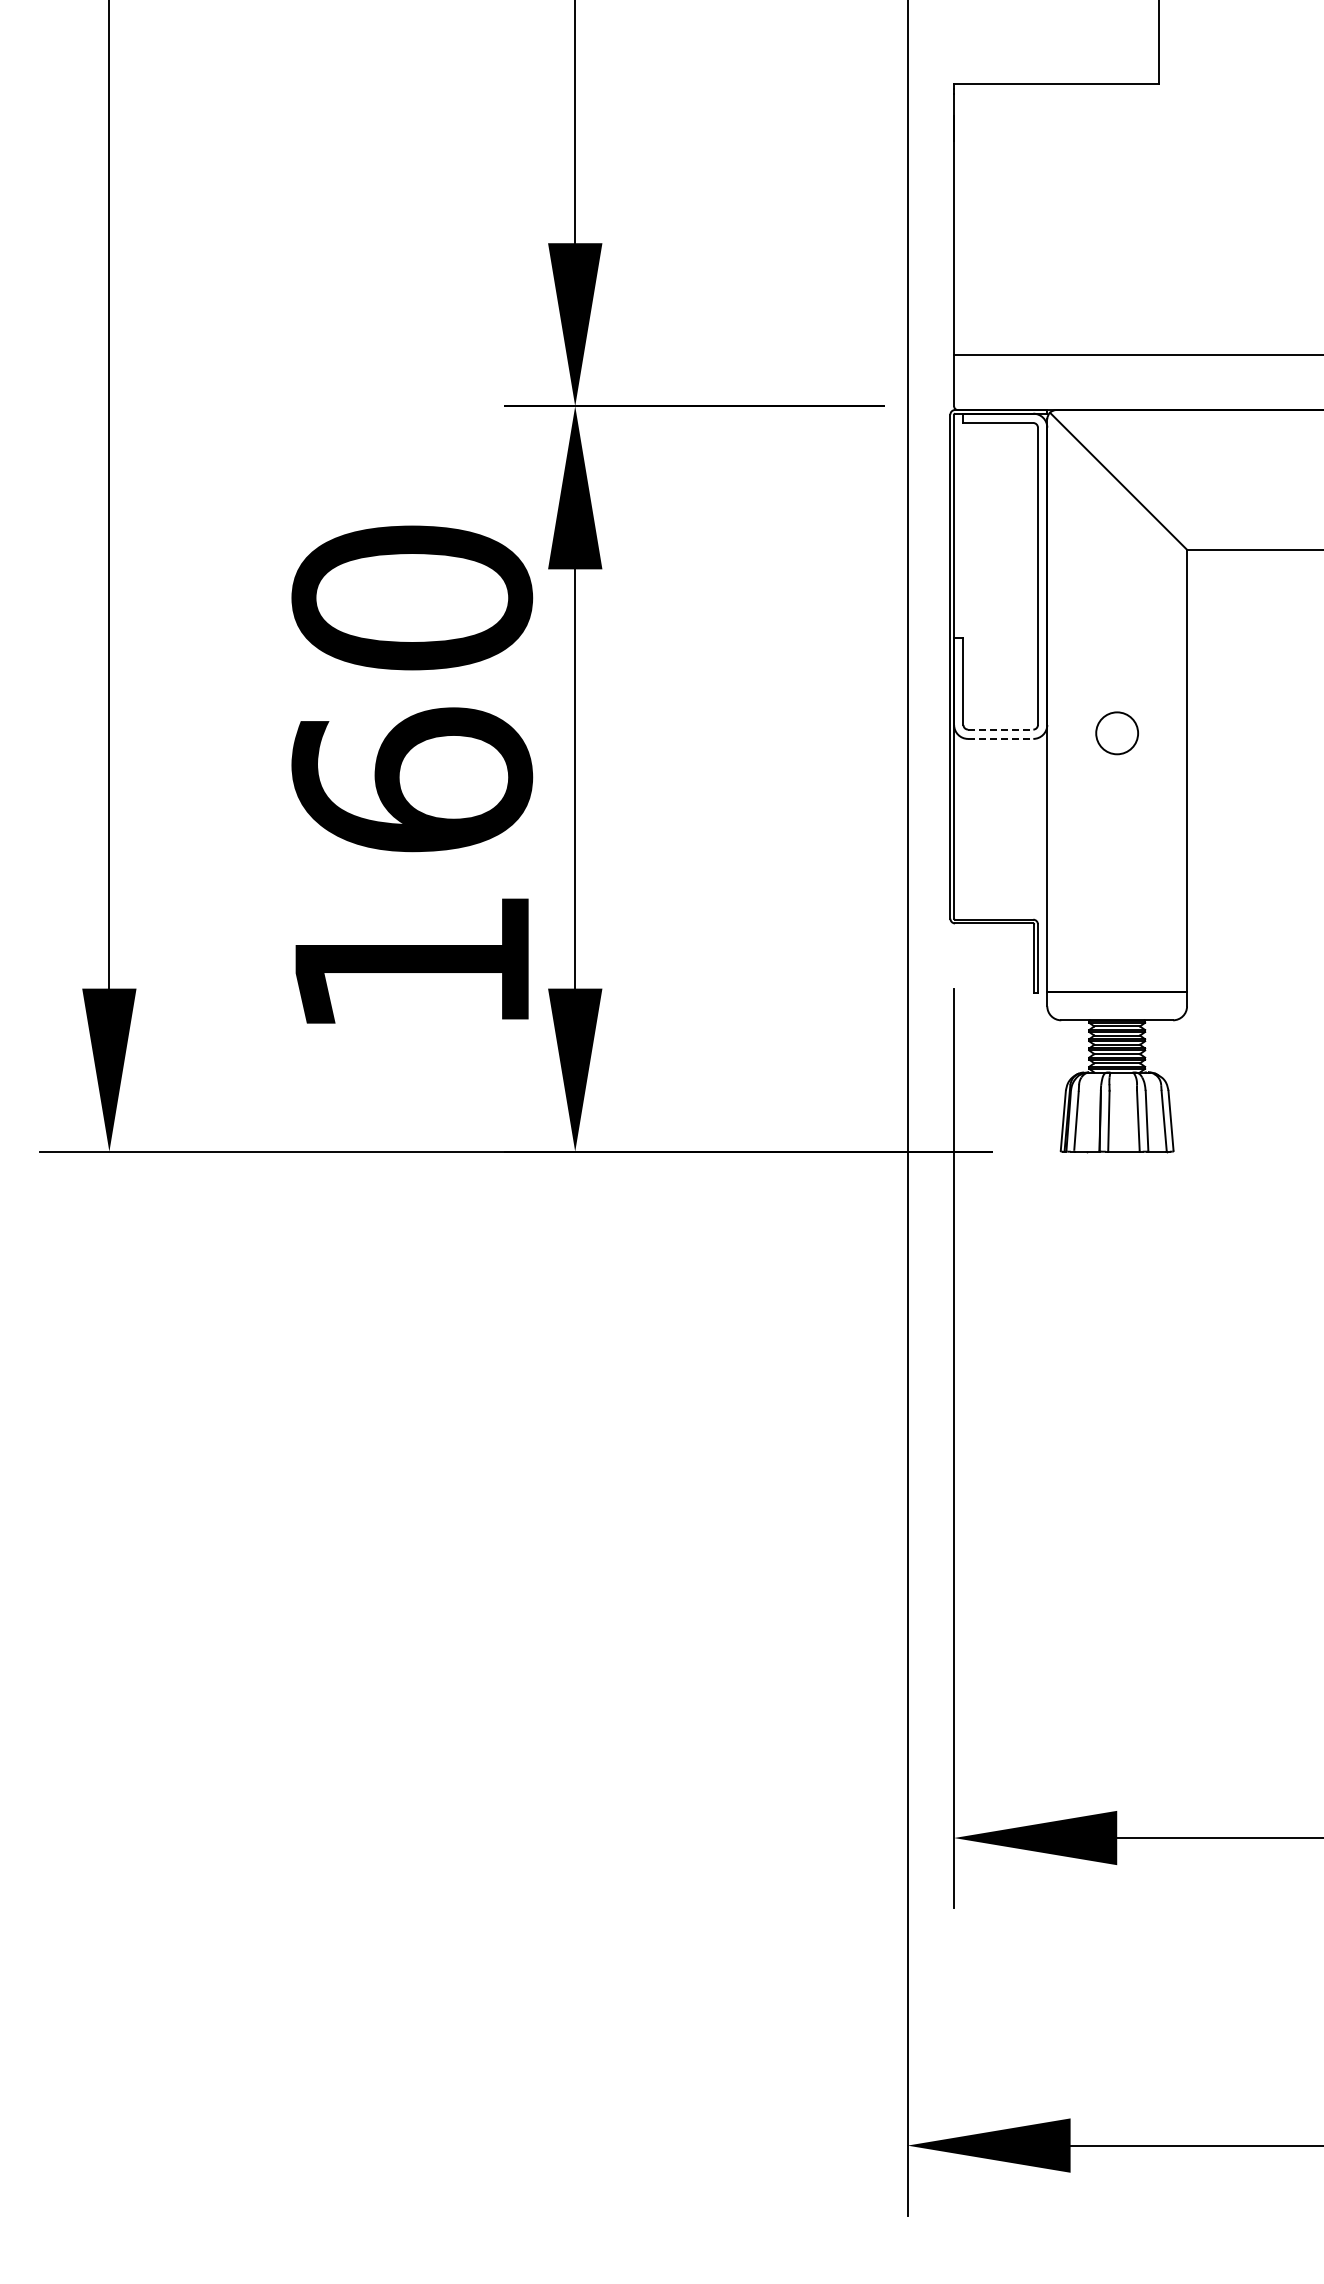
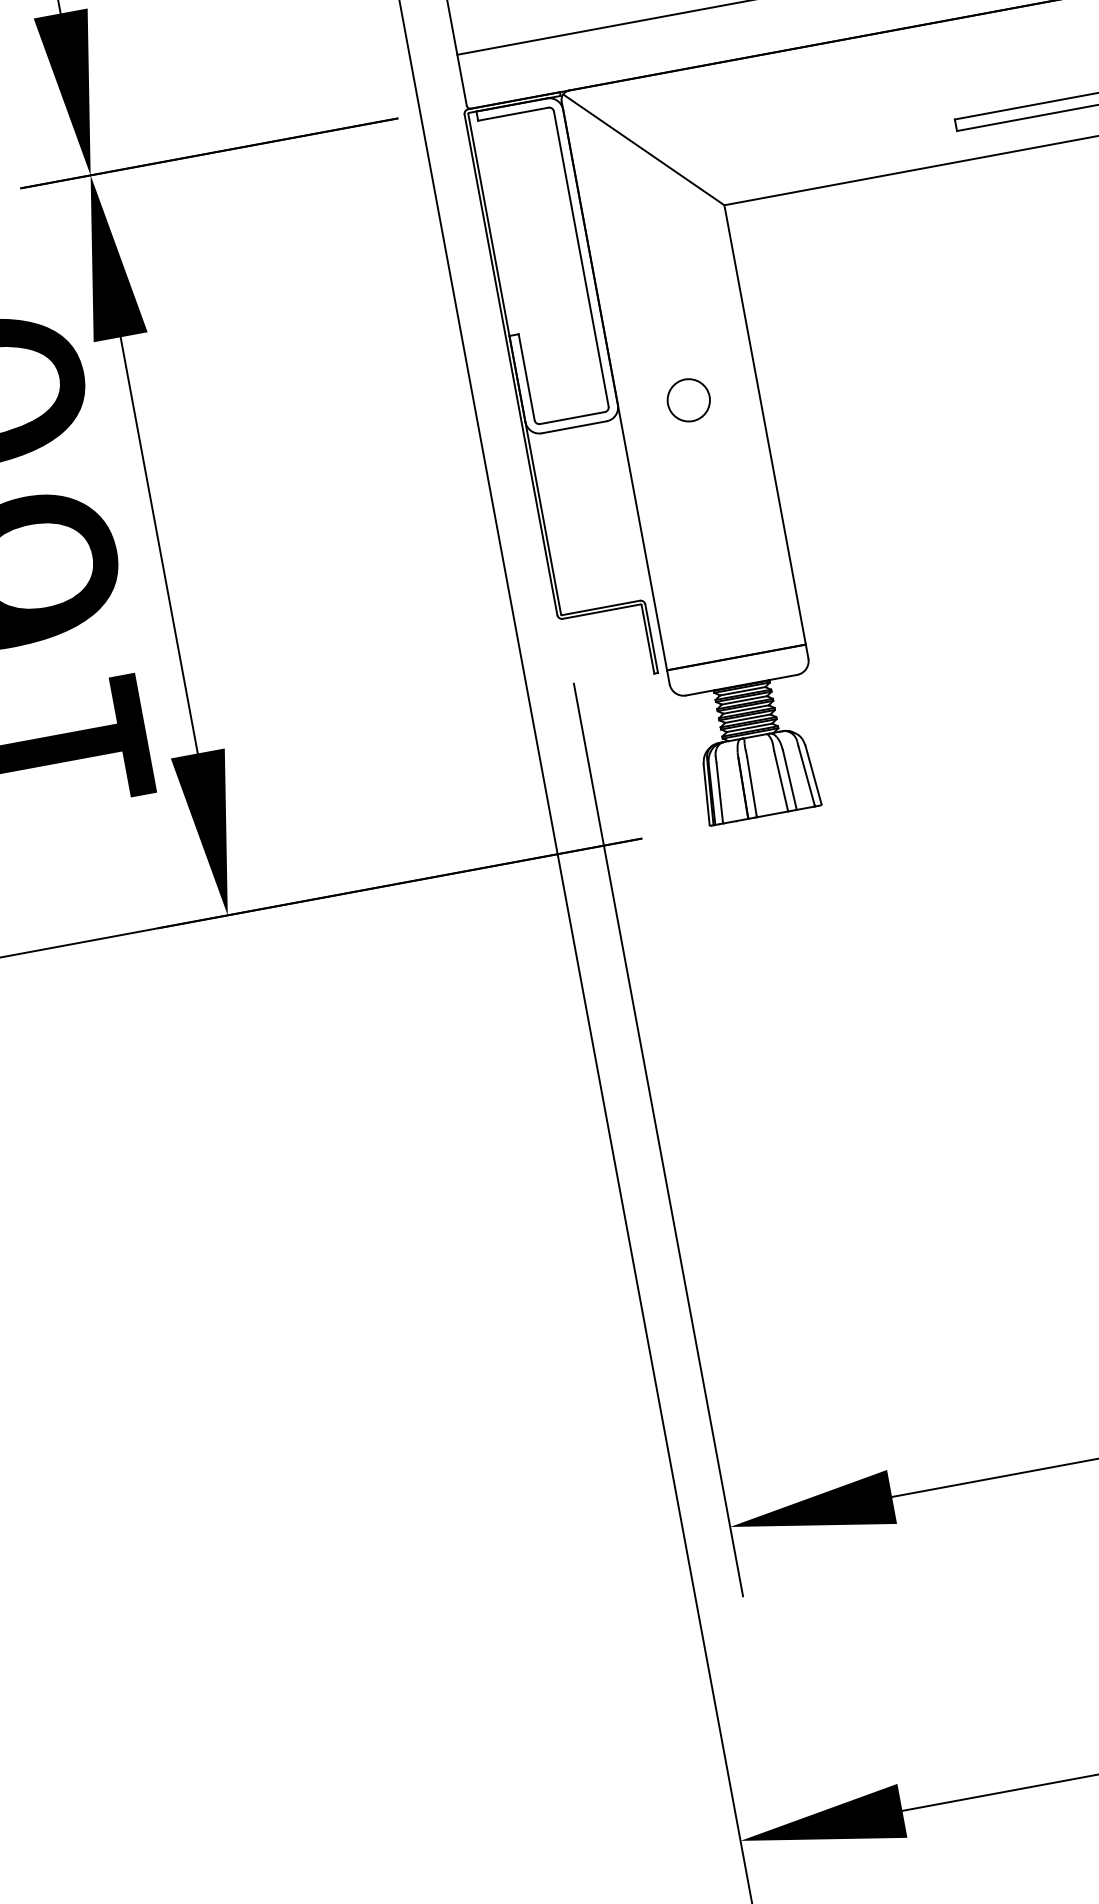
line: (1000, 729) -> (572, 417), dashed -> solid
line: (1000, 738) -> (573, 426), dashed -> solid

